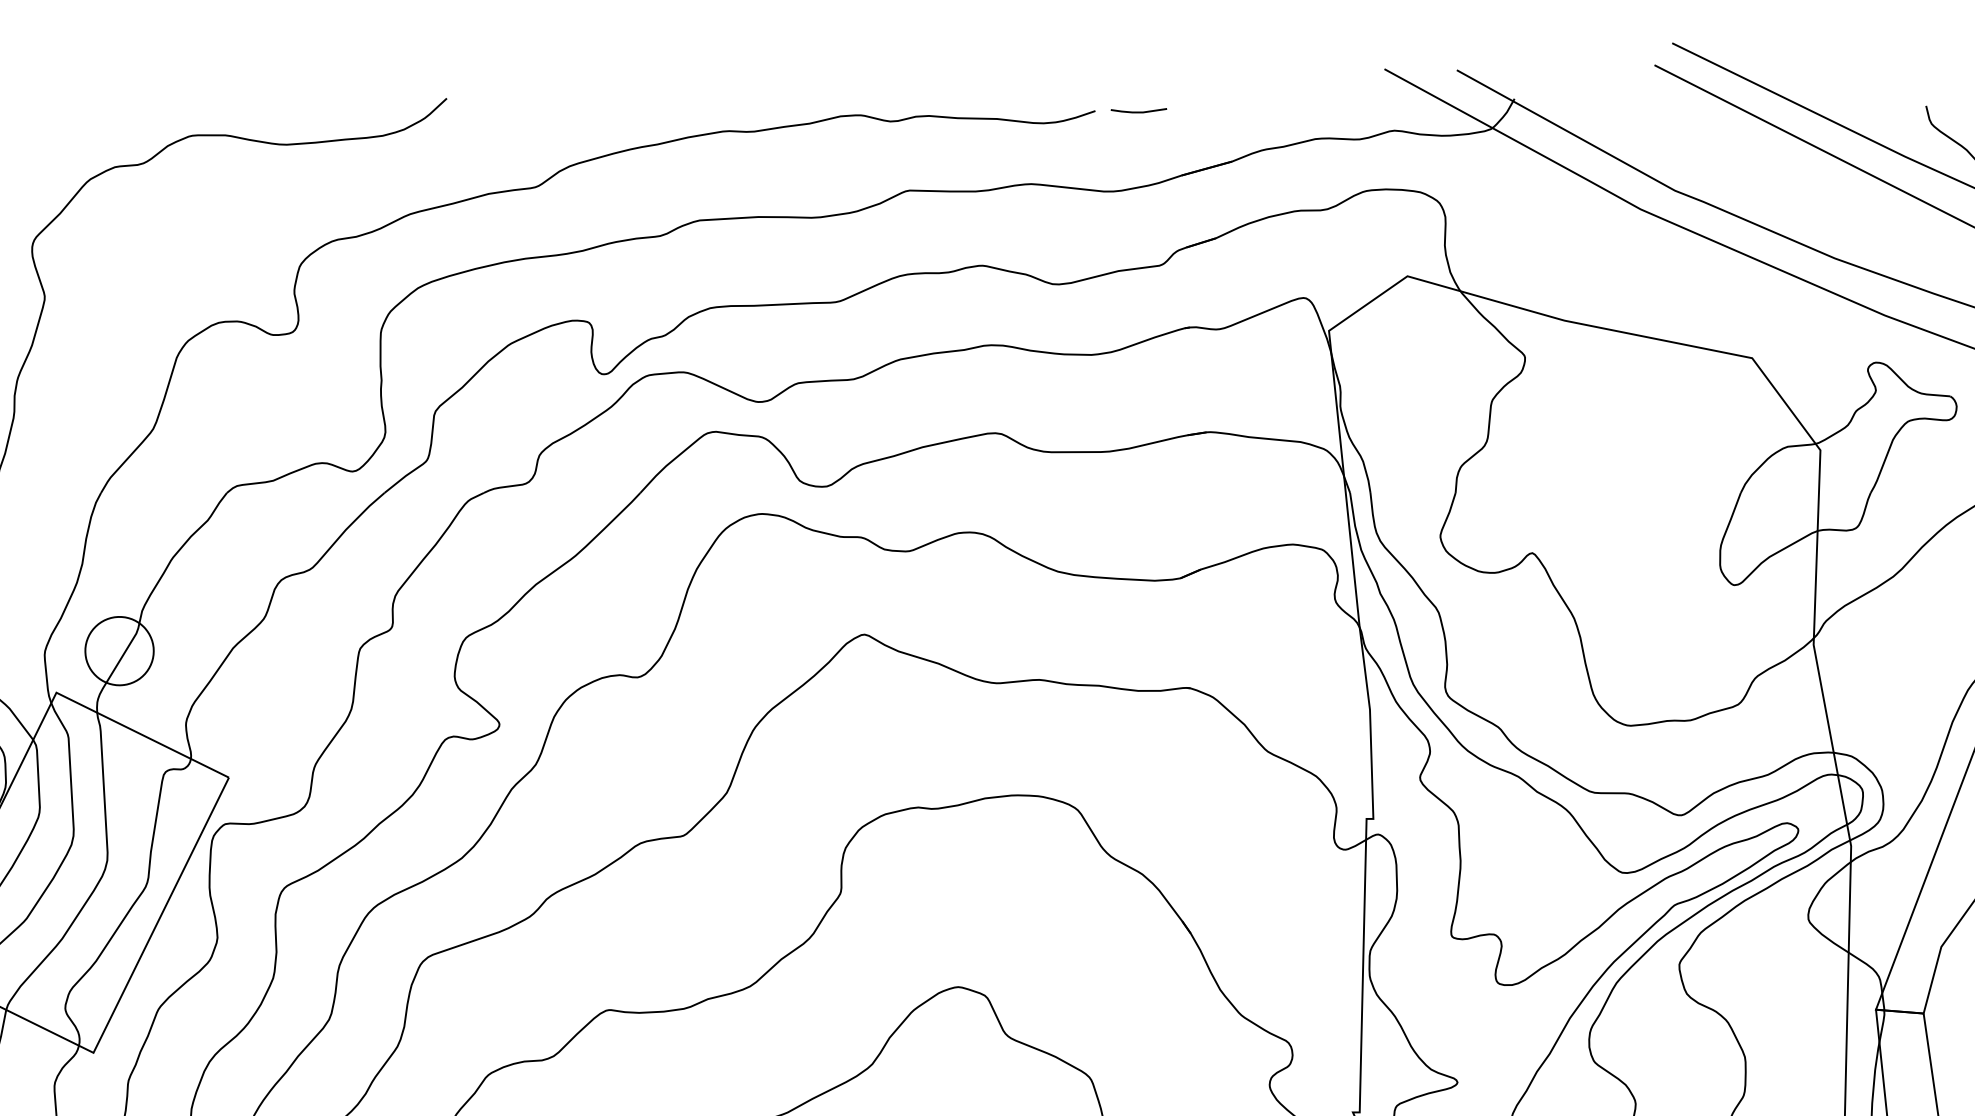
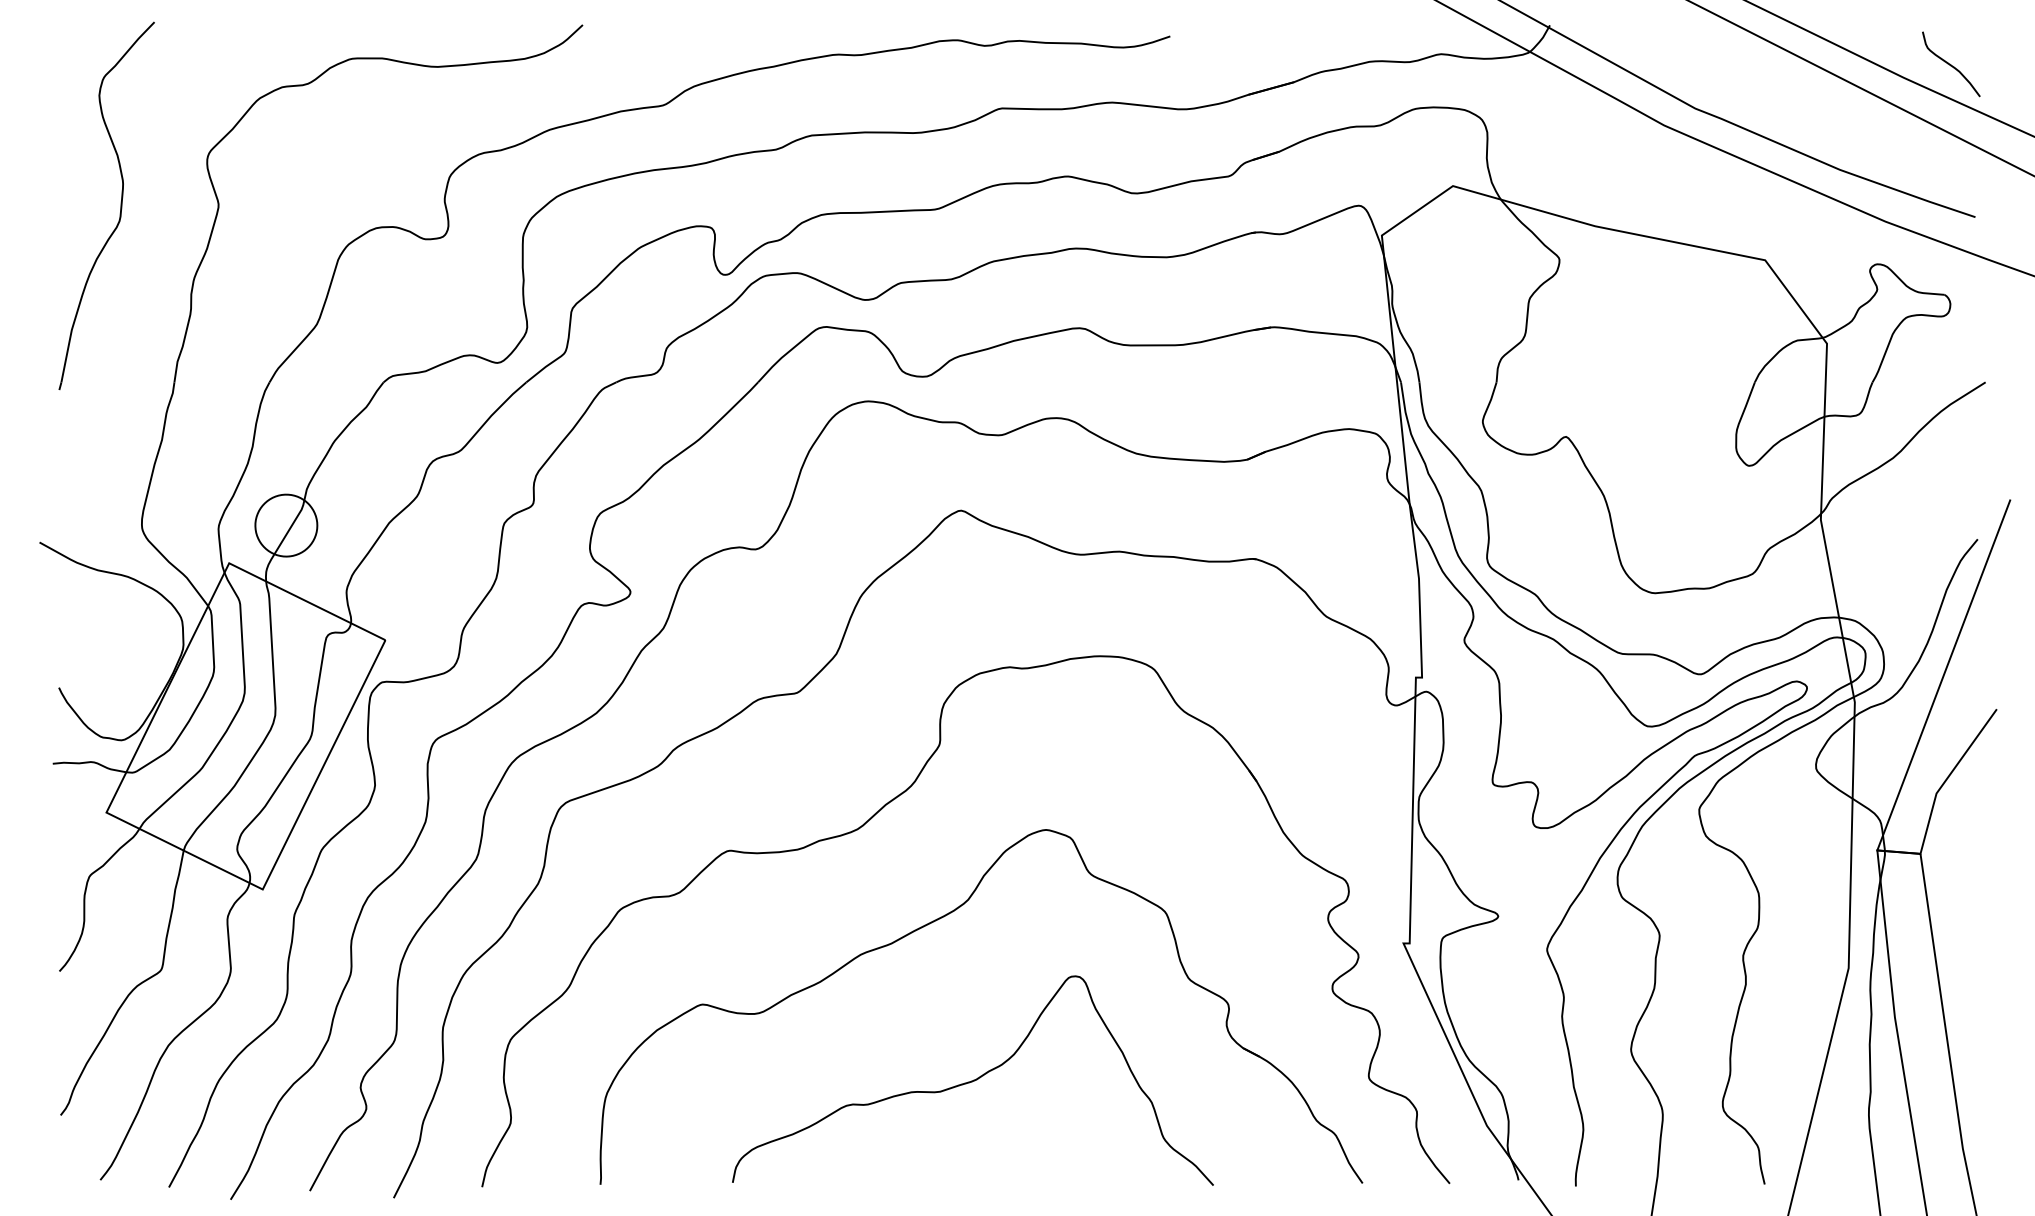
line: (1138, 111) -> (1209, 36), removed

